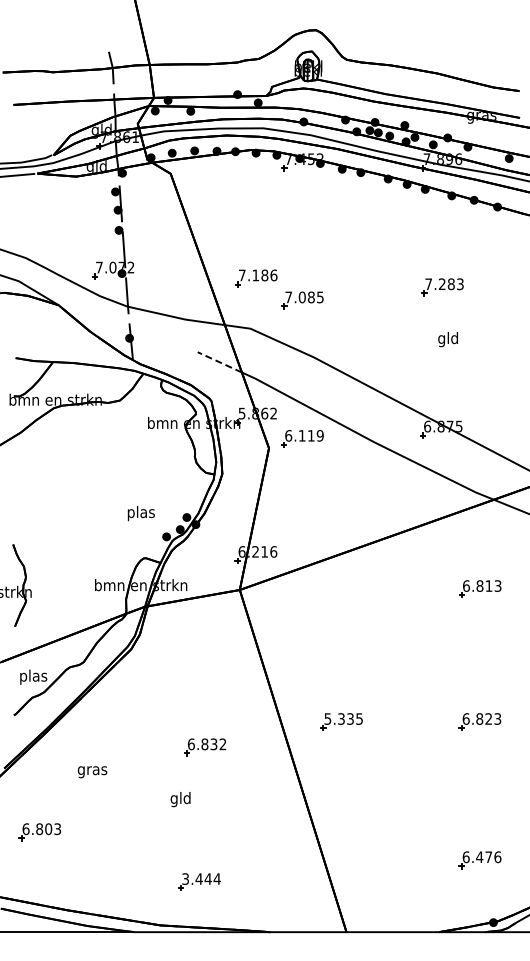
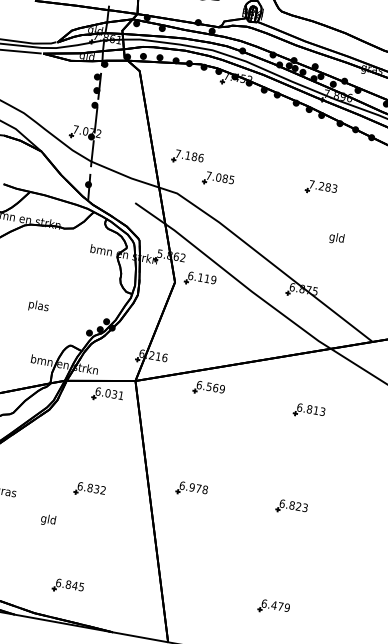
text: (447, 339) -> (336, 238), moved
line: (219, 362) -> (150, 213), dashed -> solid
text: (140, 513) -> (38, 306), moved
part: (340, 582) -> (209, 388), added
part: (206, 616) -> (107, 395), added
text: (343, 718) -> (193, 487), 5.335 -> 6.978
text: (180, 799) -> (48, 520), moved
text: (497, 857) -> (286, 607), 6.476 -> 6.479
text: (201, 878) -> (70, 584), 3.444 -> 6.845

